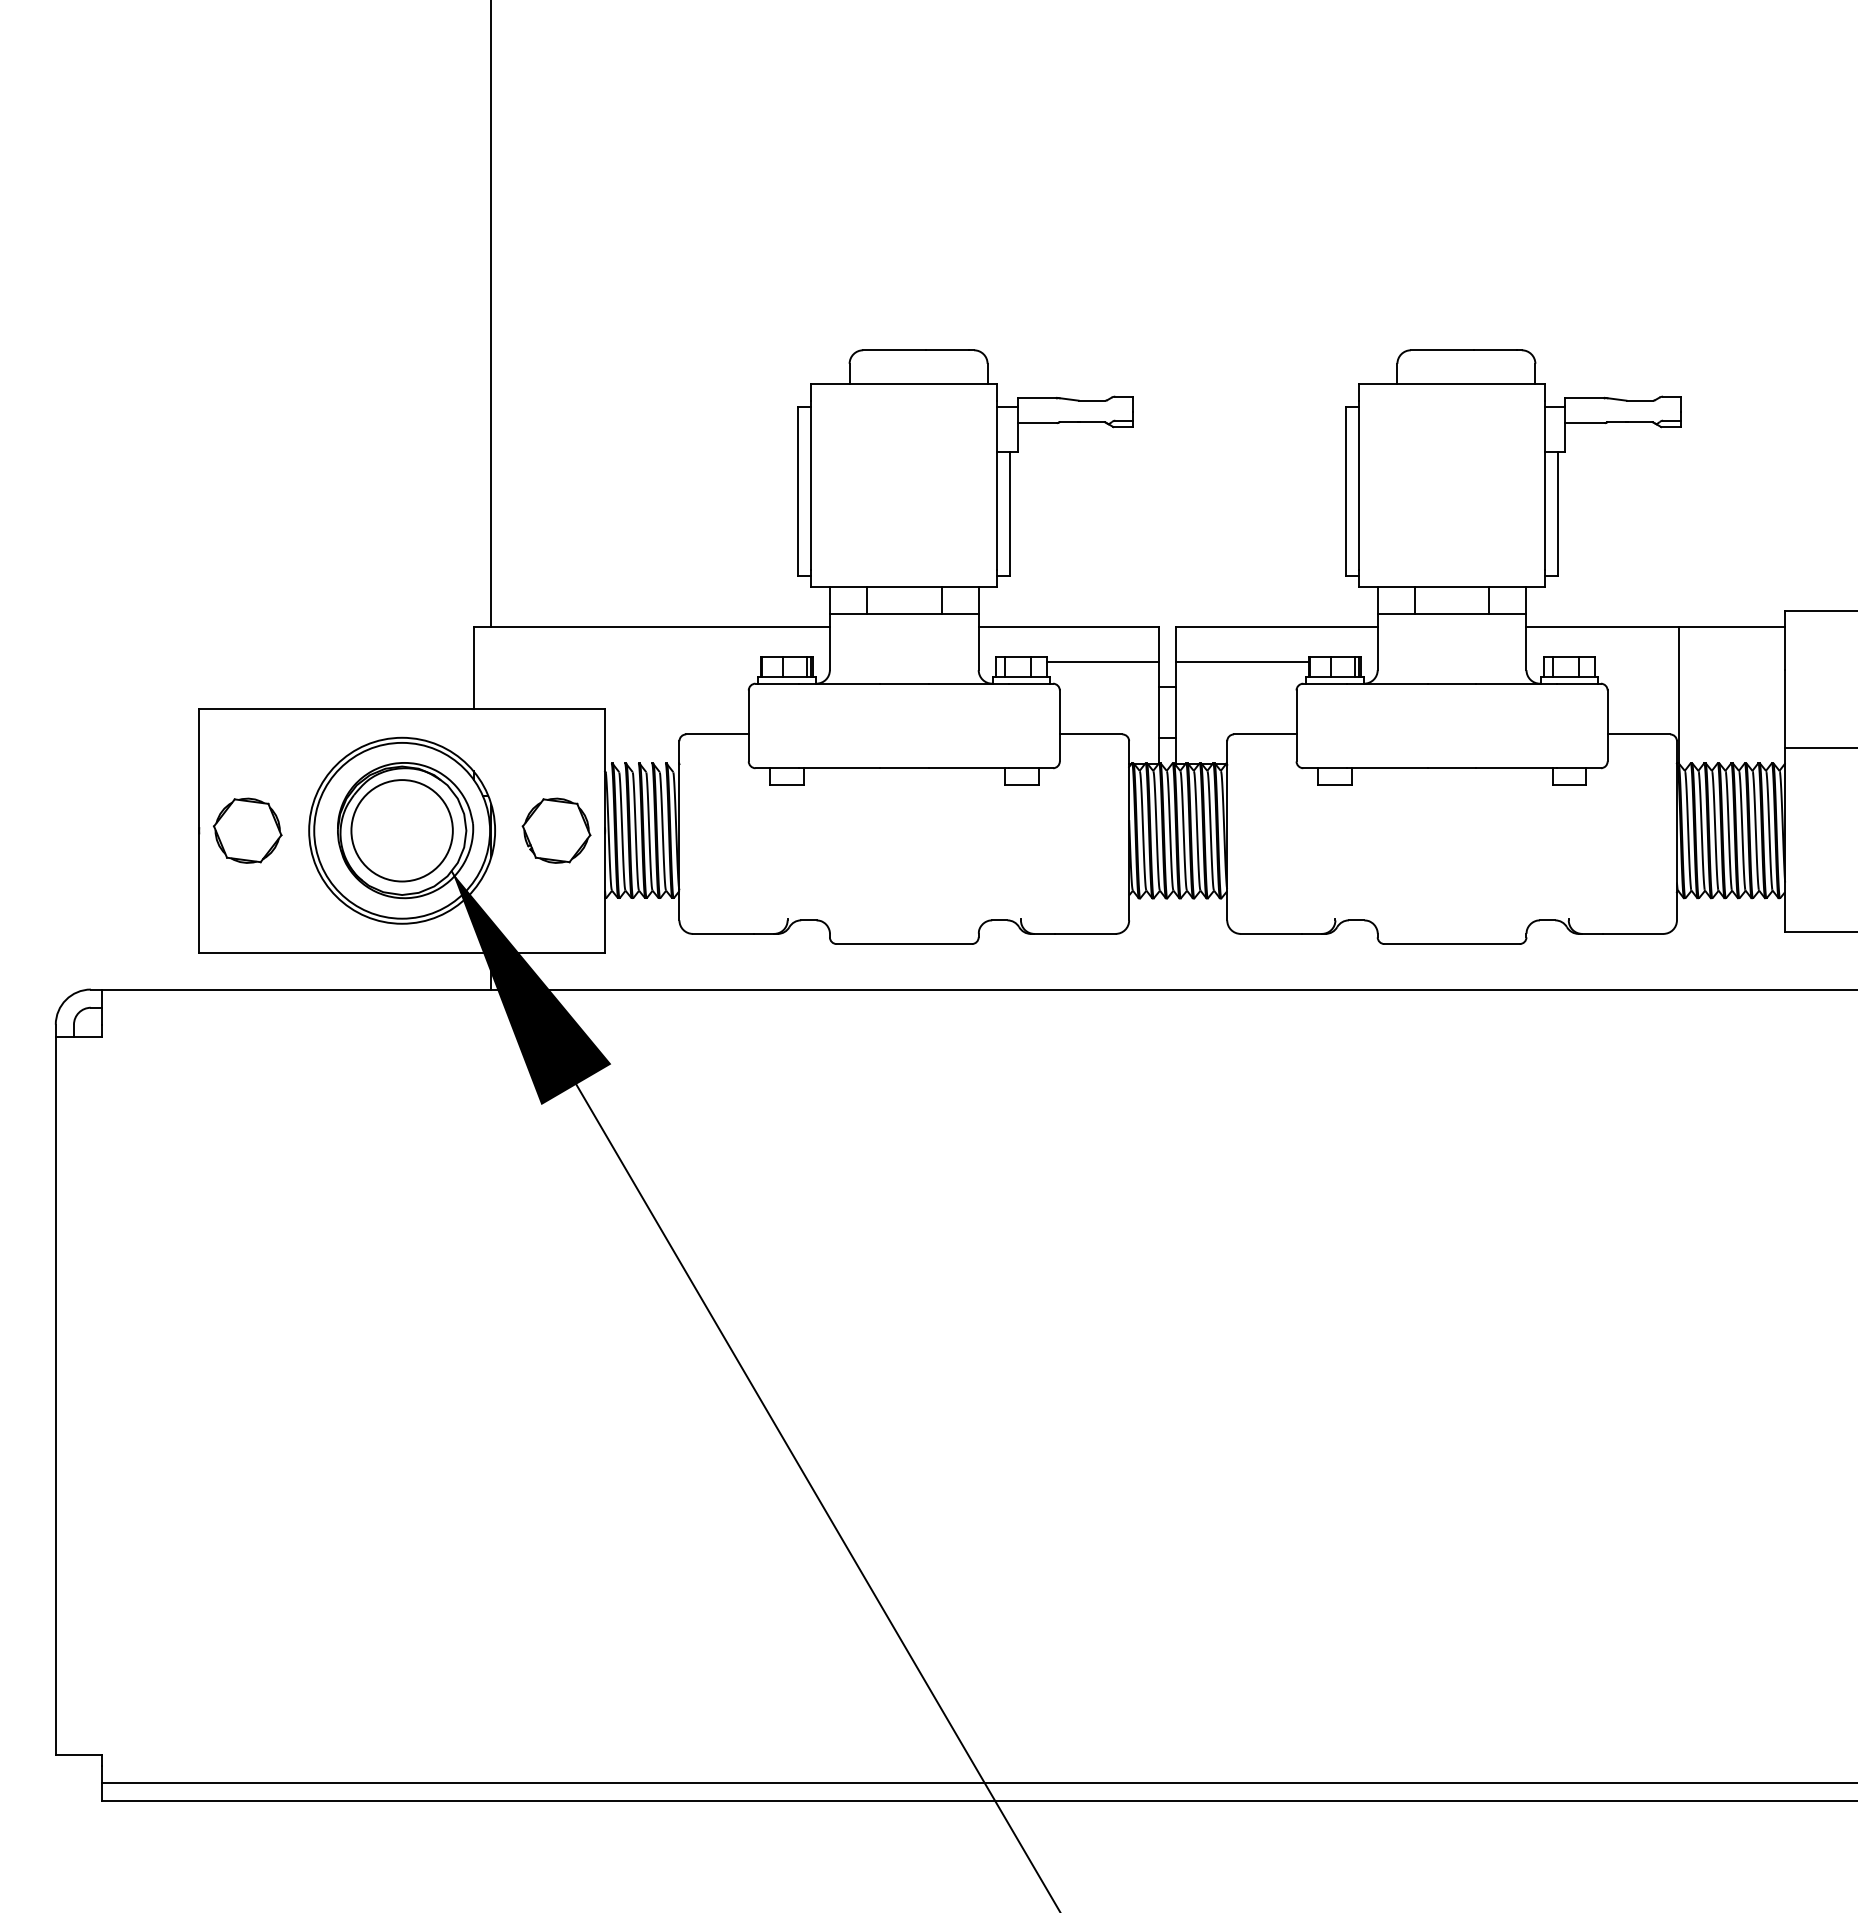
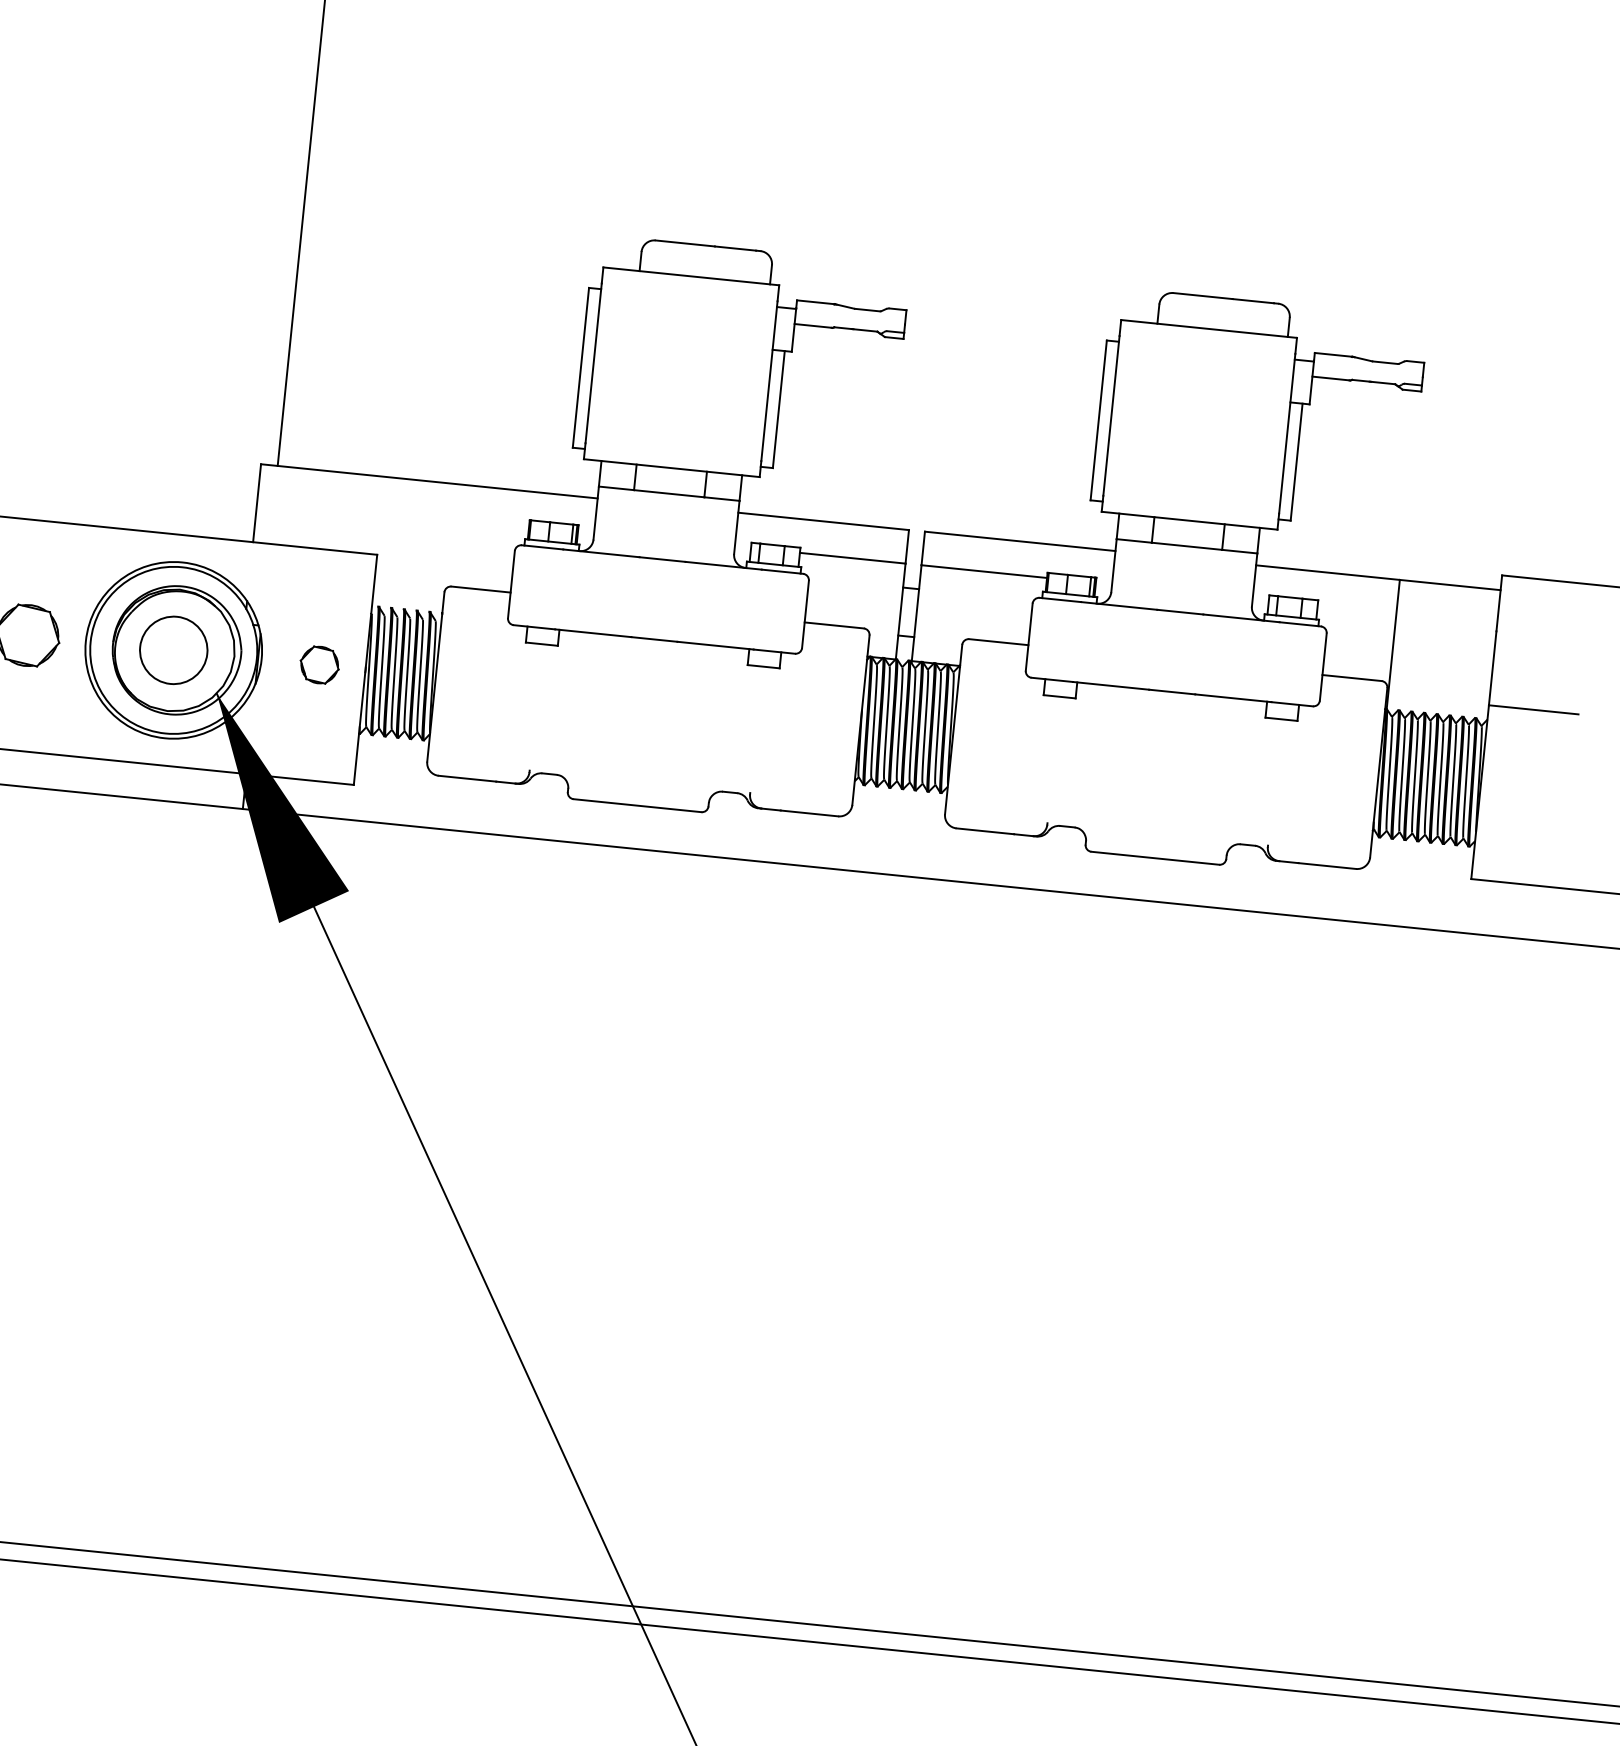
circle: (401, 830) -> (173, 650), size x0.7
part: (556, 830) -> (319, 664), size x0.6

